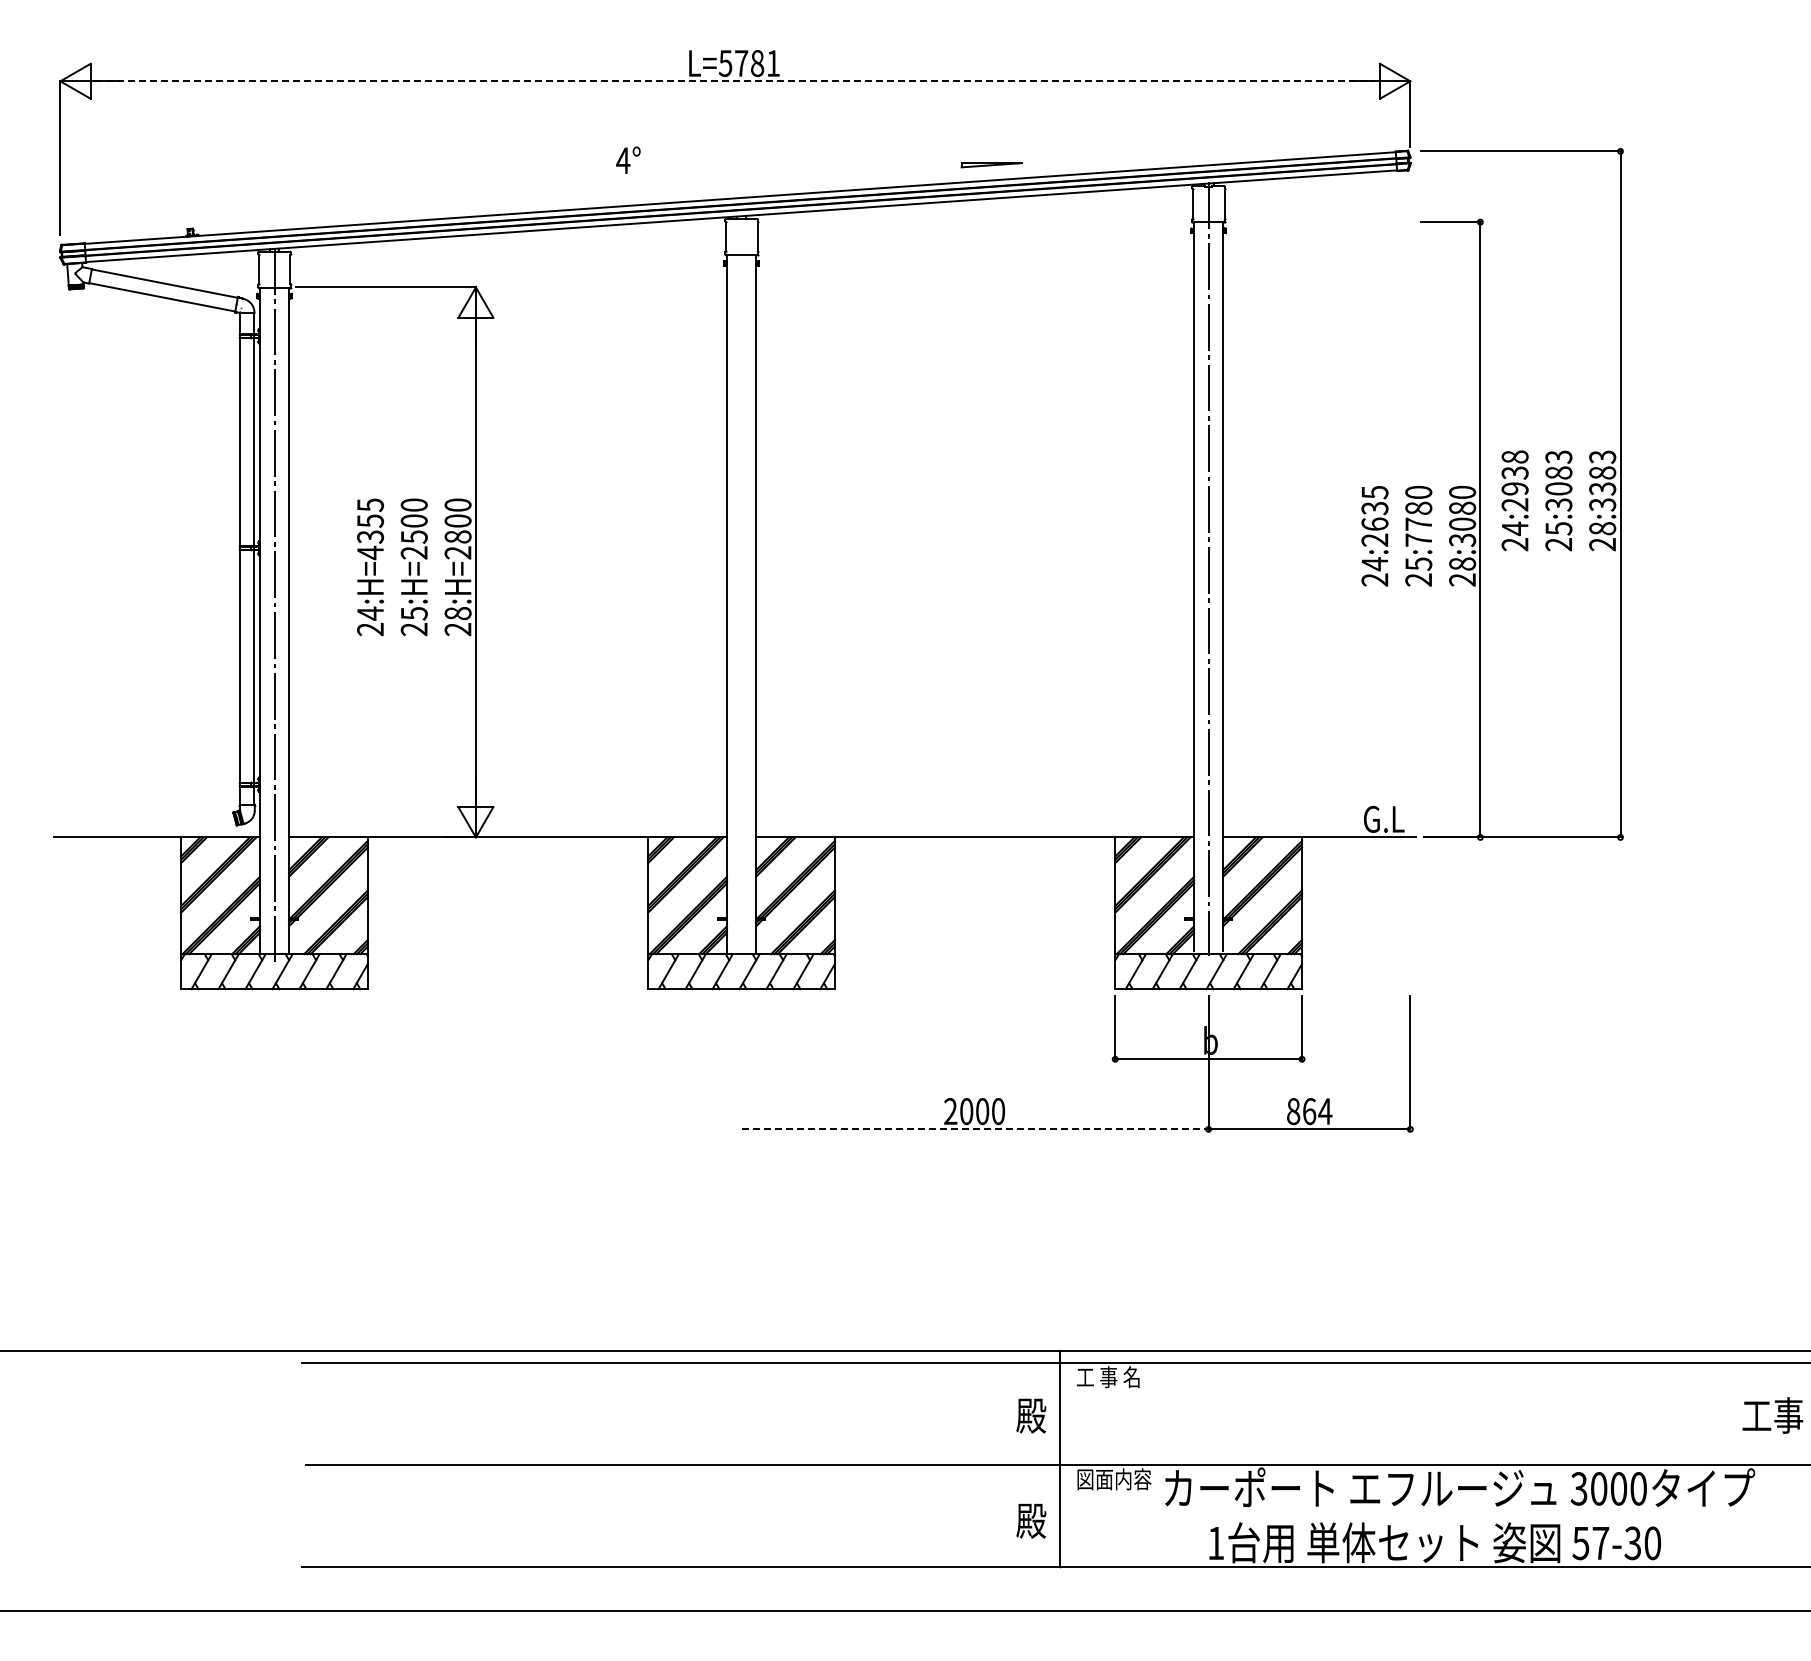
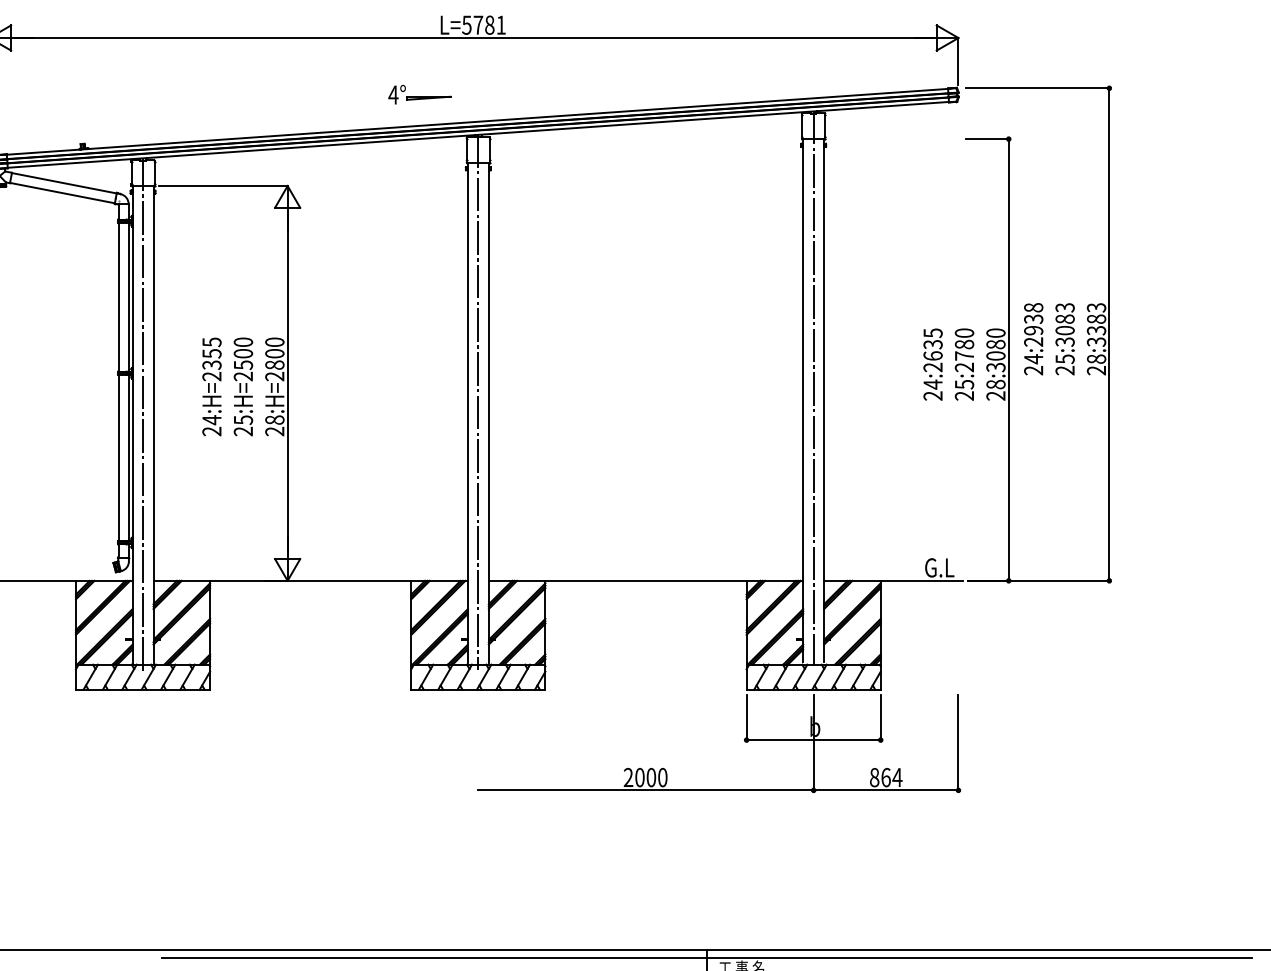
line: (735, 81) -> (474, 38), dashed -> solid
part: (991, 165) -> (428, 98), moved
text: (1418, 539) -> (964, 366), 25:7780 -> 25:2780
text: (370, 552) -> (211, 376), 24:H=4355 -> 24:H=2355
line: (741, 588) -> (478, 402), added
line: (975, 1129) -> (646, 790), dashed -> solid

